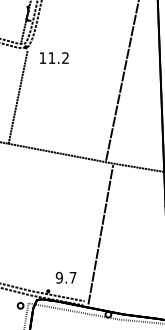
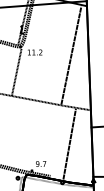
line: (100, 233) -> (69, 143), moved

